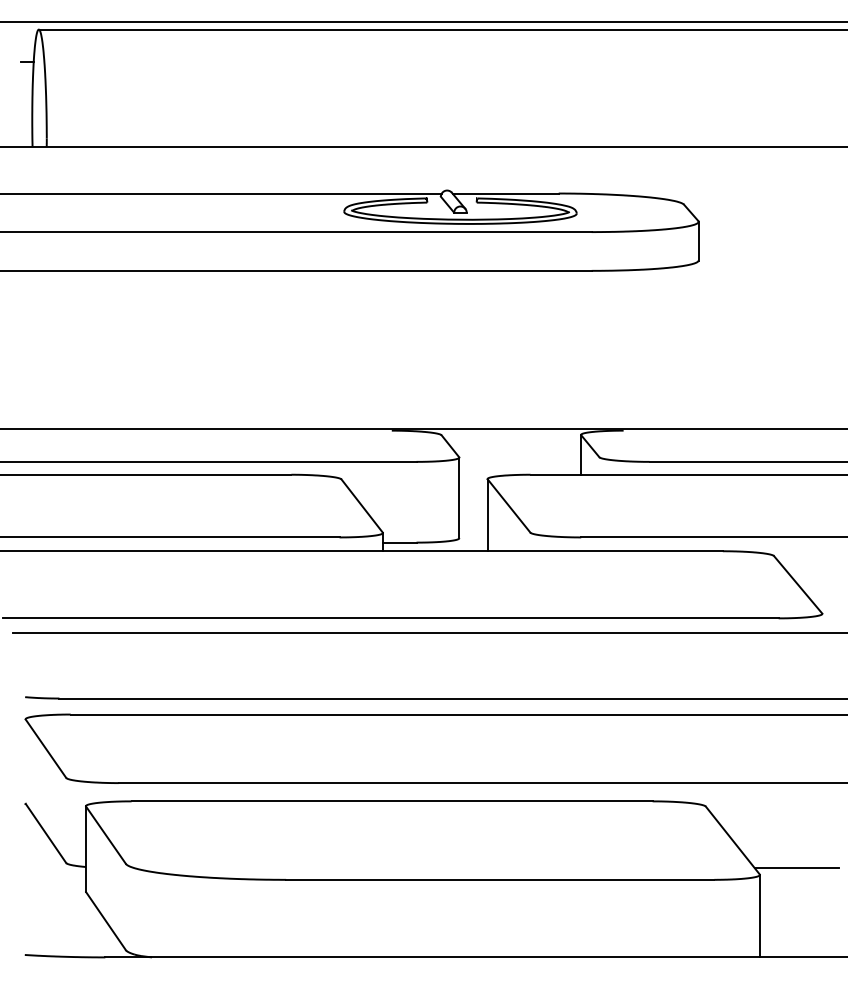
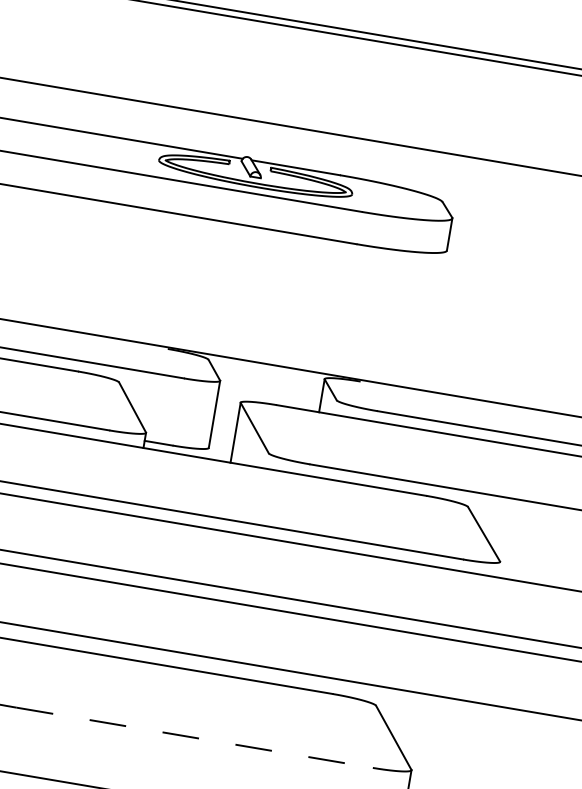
line: (796, 868) -> (442, 770), removed
line: (500, 879) -> (195, 737), solid -> dashed

